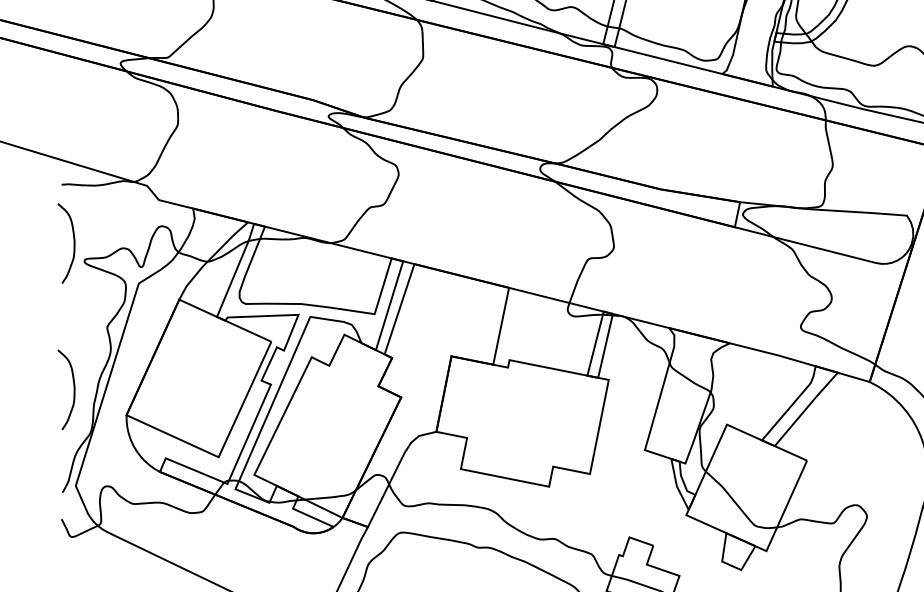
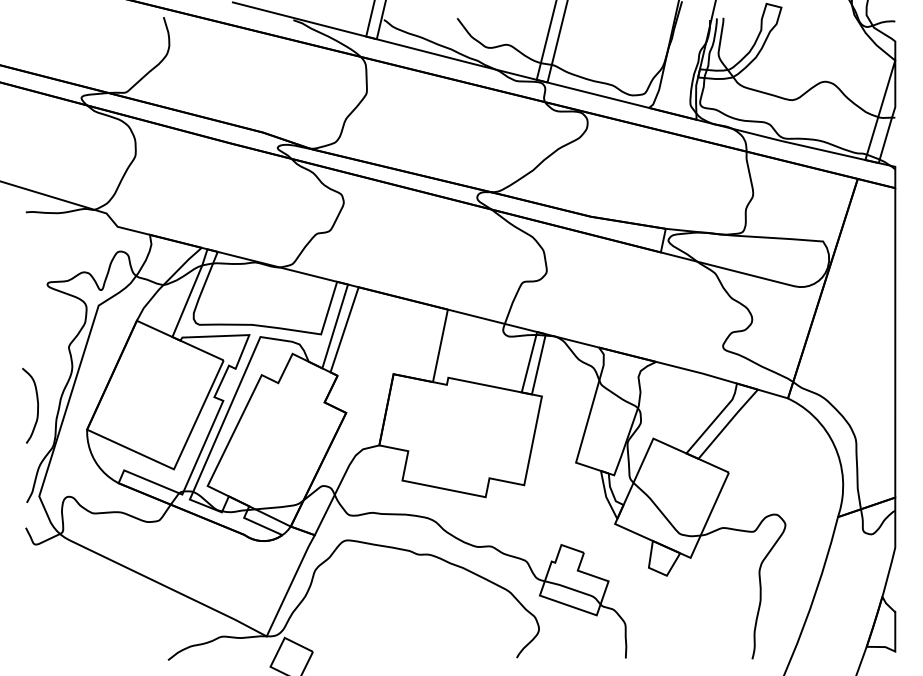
curve: (73, 243) -> (37, 267), removed

